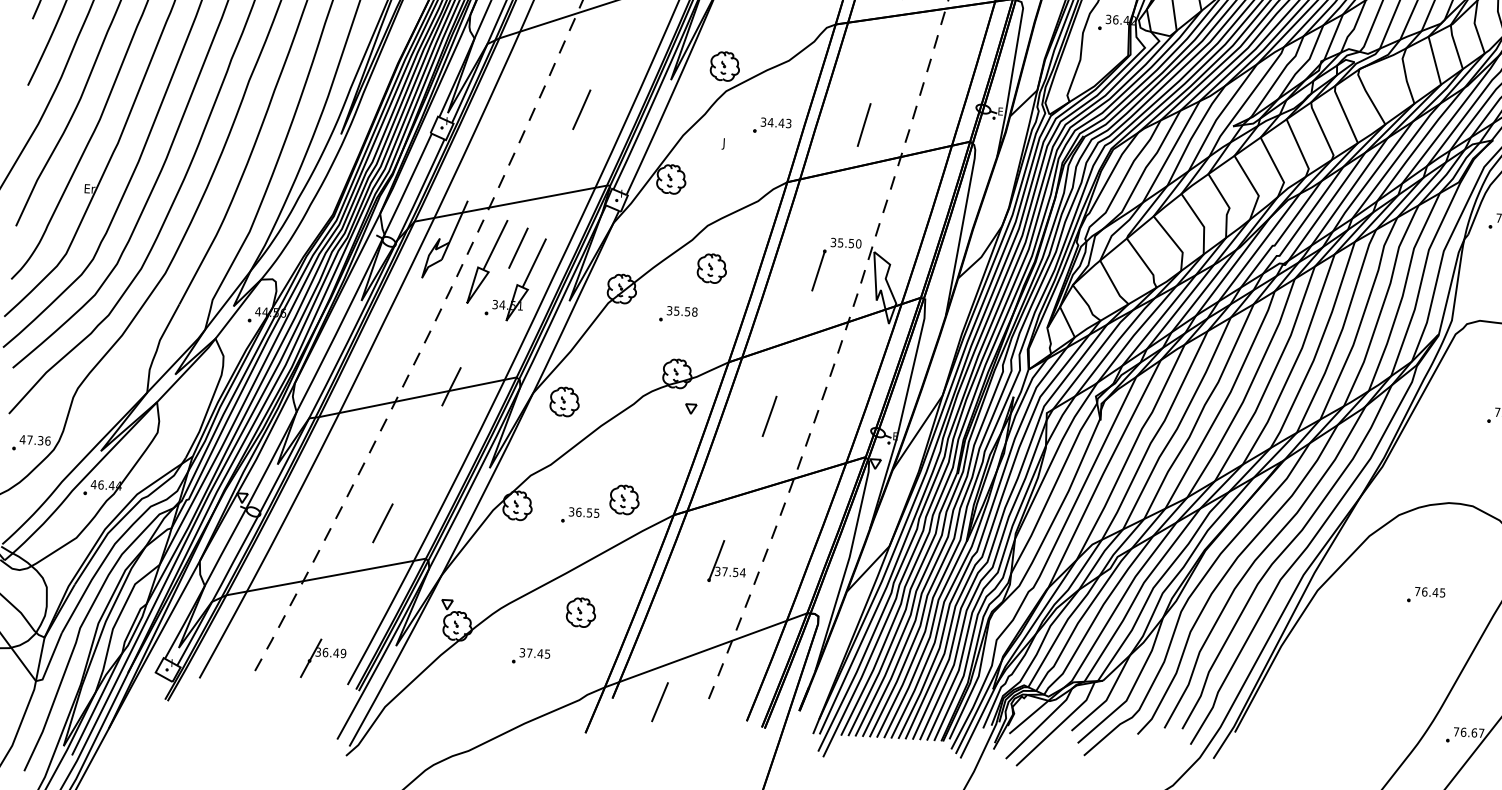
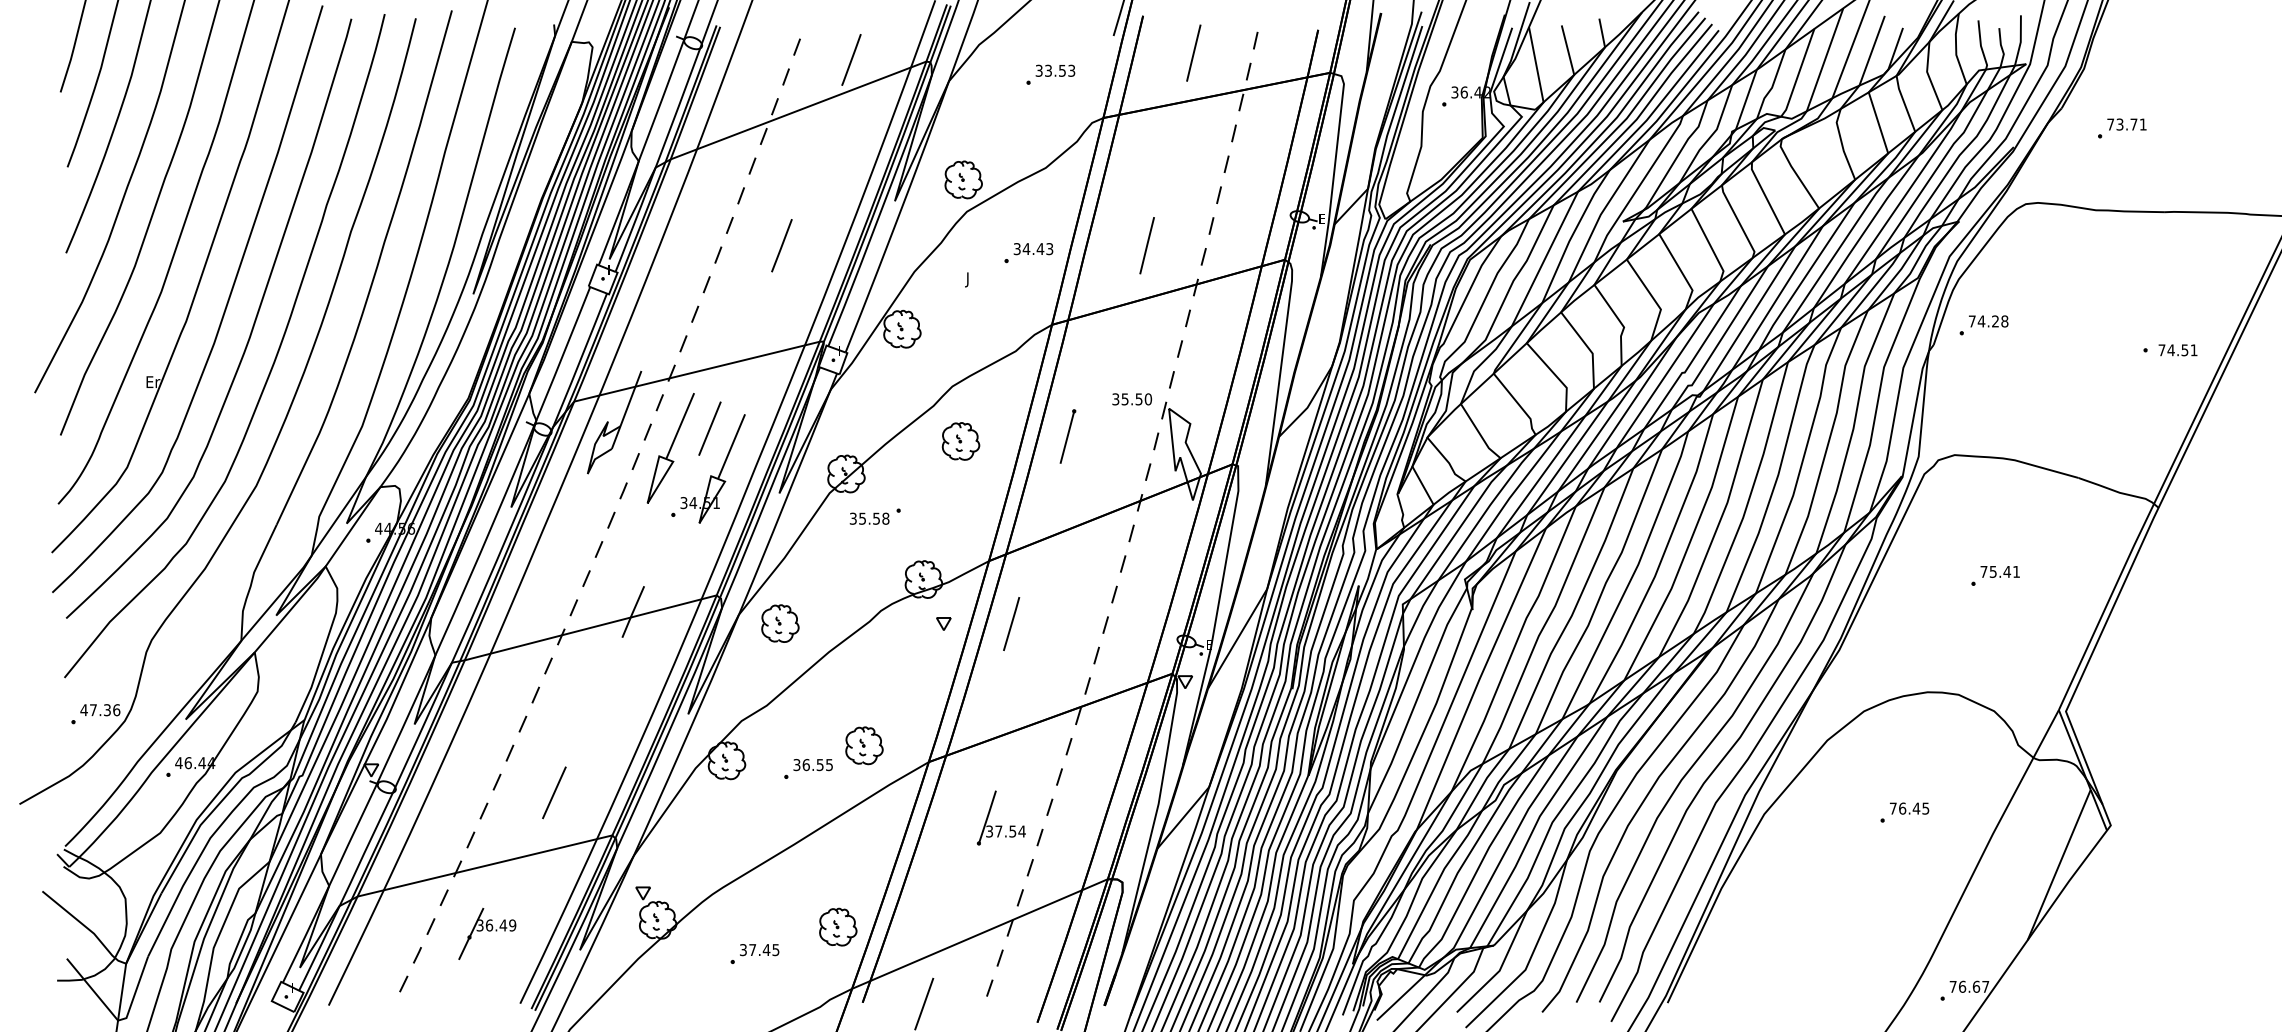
part: (818, 270) -> (1067, 436), moved
text: (682, 311) -> (869, 518), moved
line: (769, 416) -> (1011, 623), moved
part: (581, 612) -> (838, 926), moved
part: (323, 658) -> (487, 933), moved

